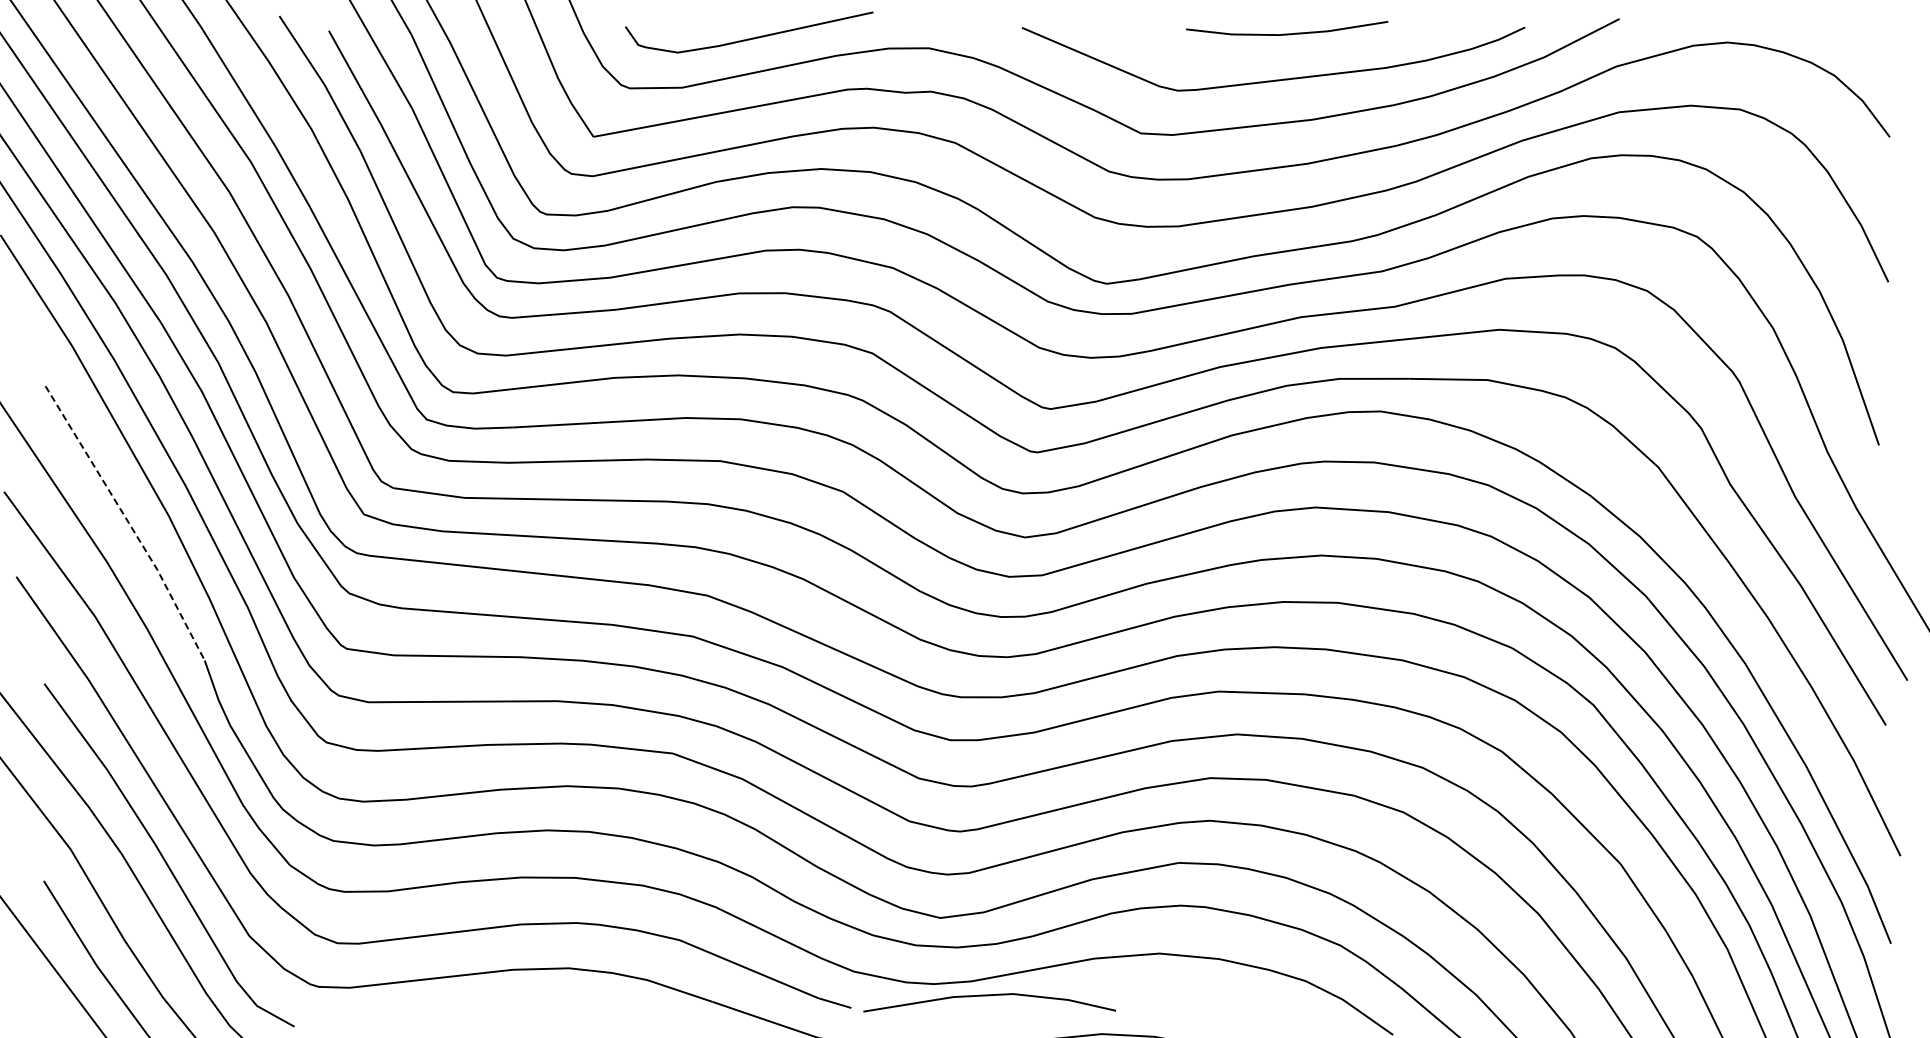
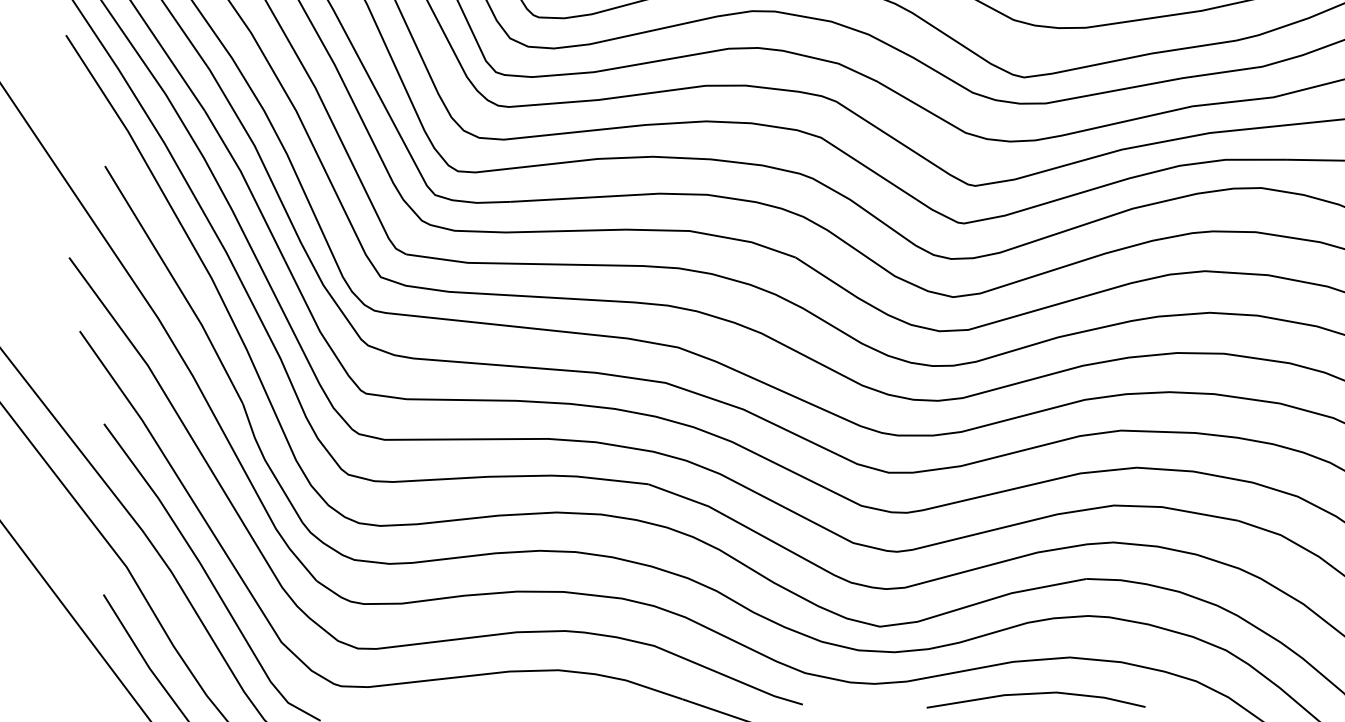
line: (128, 522) -> (176, 284), dashed -> solid
line: (989, 996) -> (1035, 694), moved

